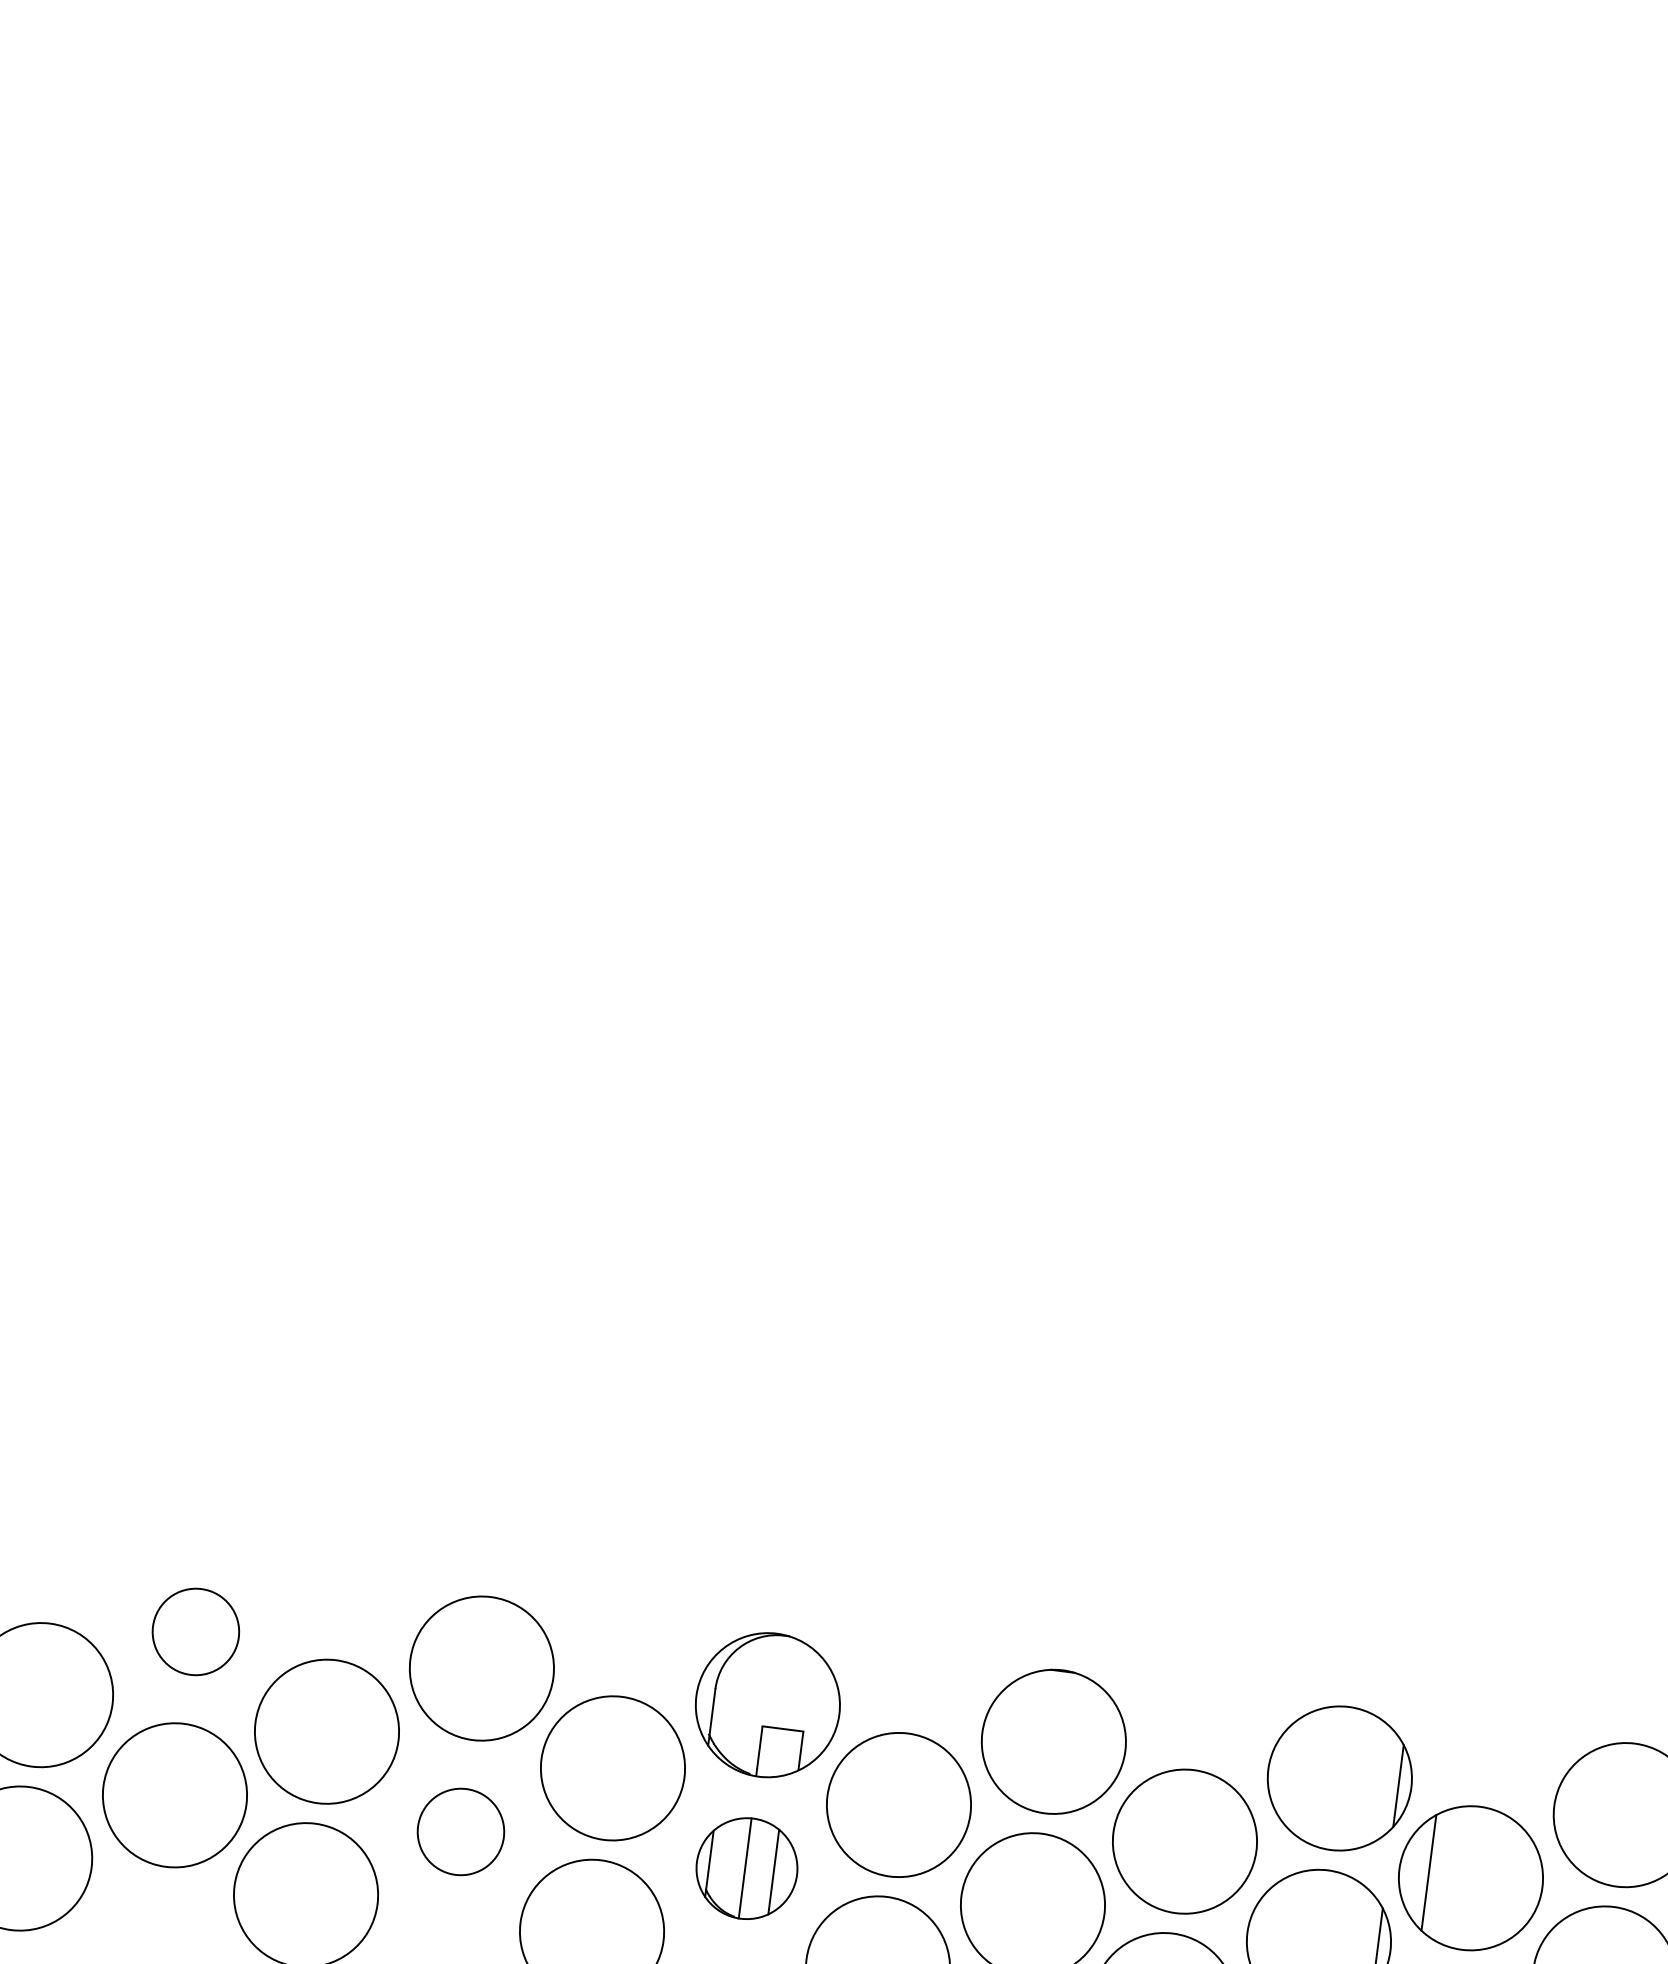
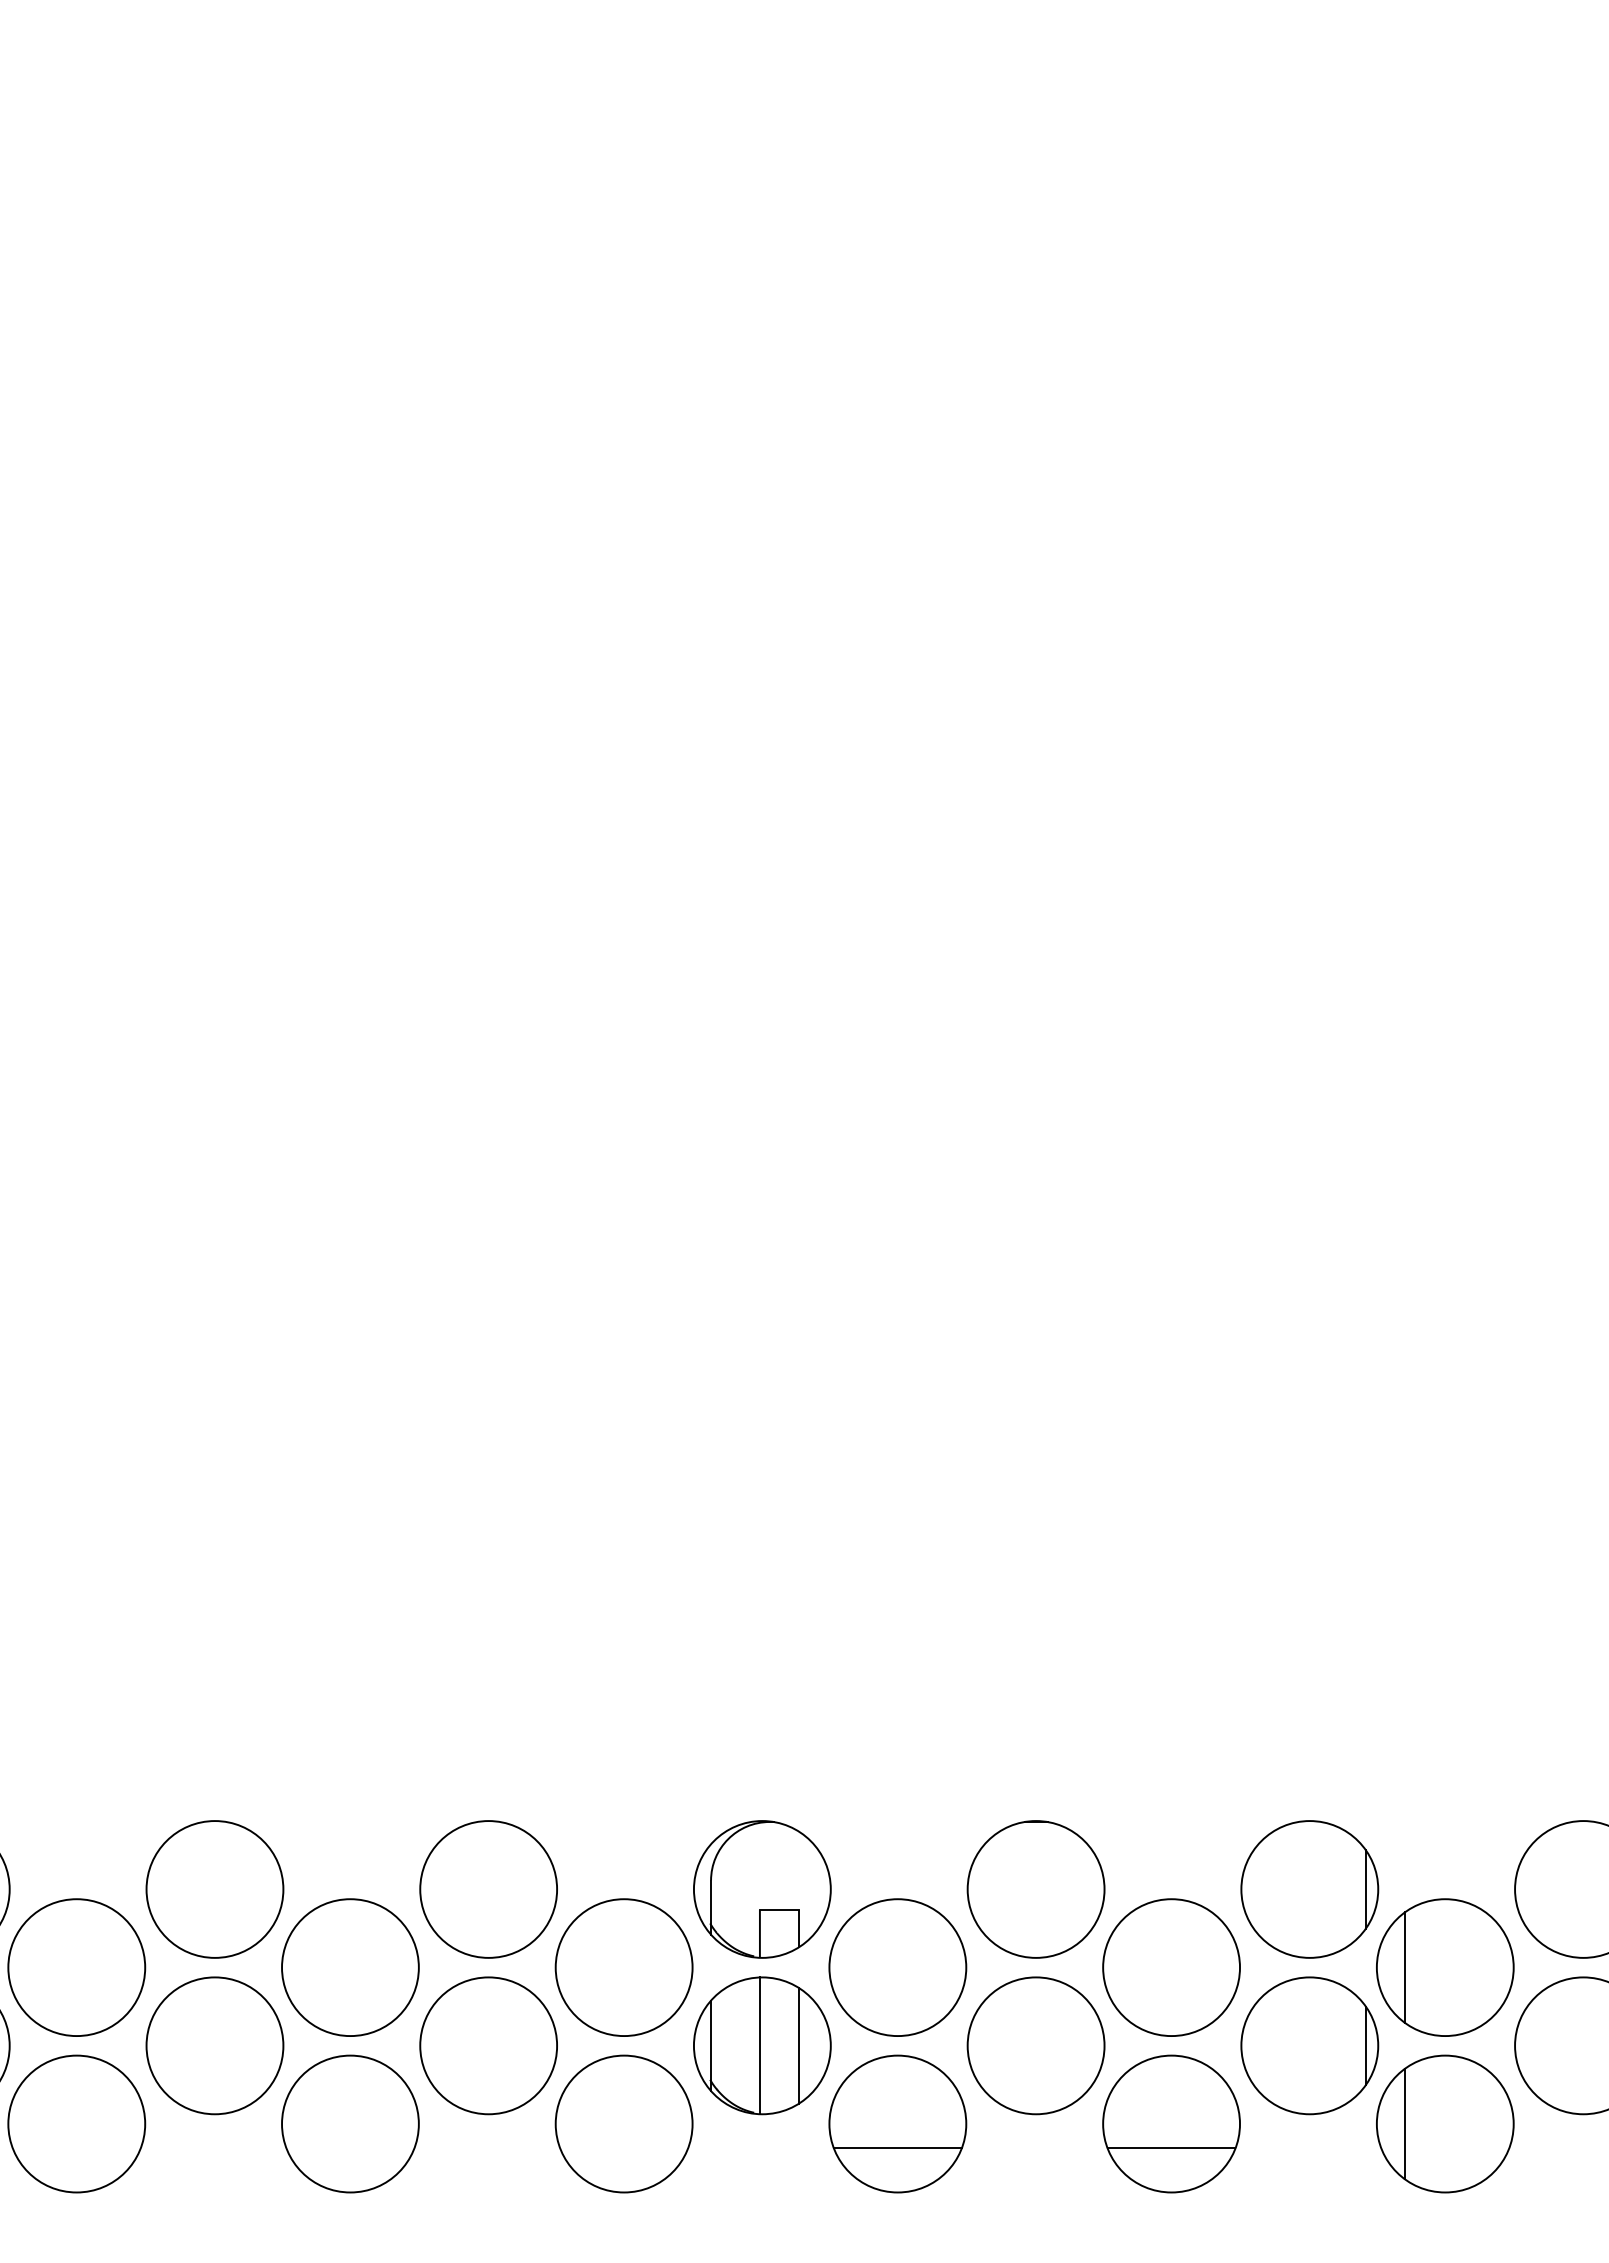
circle: (195, 1631) -> (214, 1889), size x1.67
circle: (460, 1831) -> (488, 2045), size x1.67
part: (747, 1868) -> (762, 2045), size x1.43

